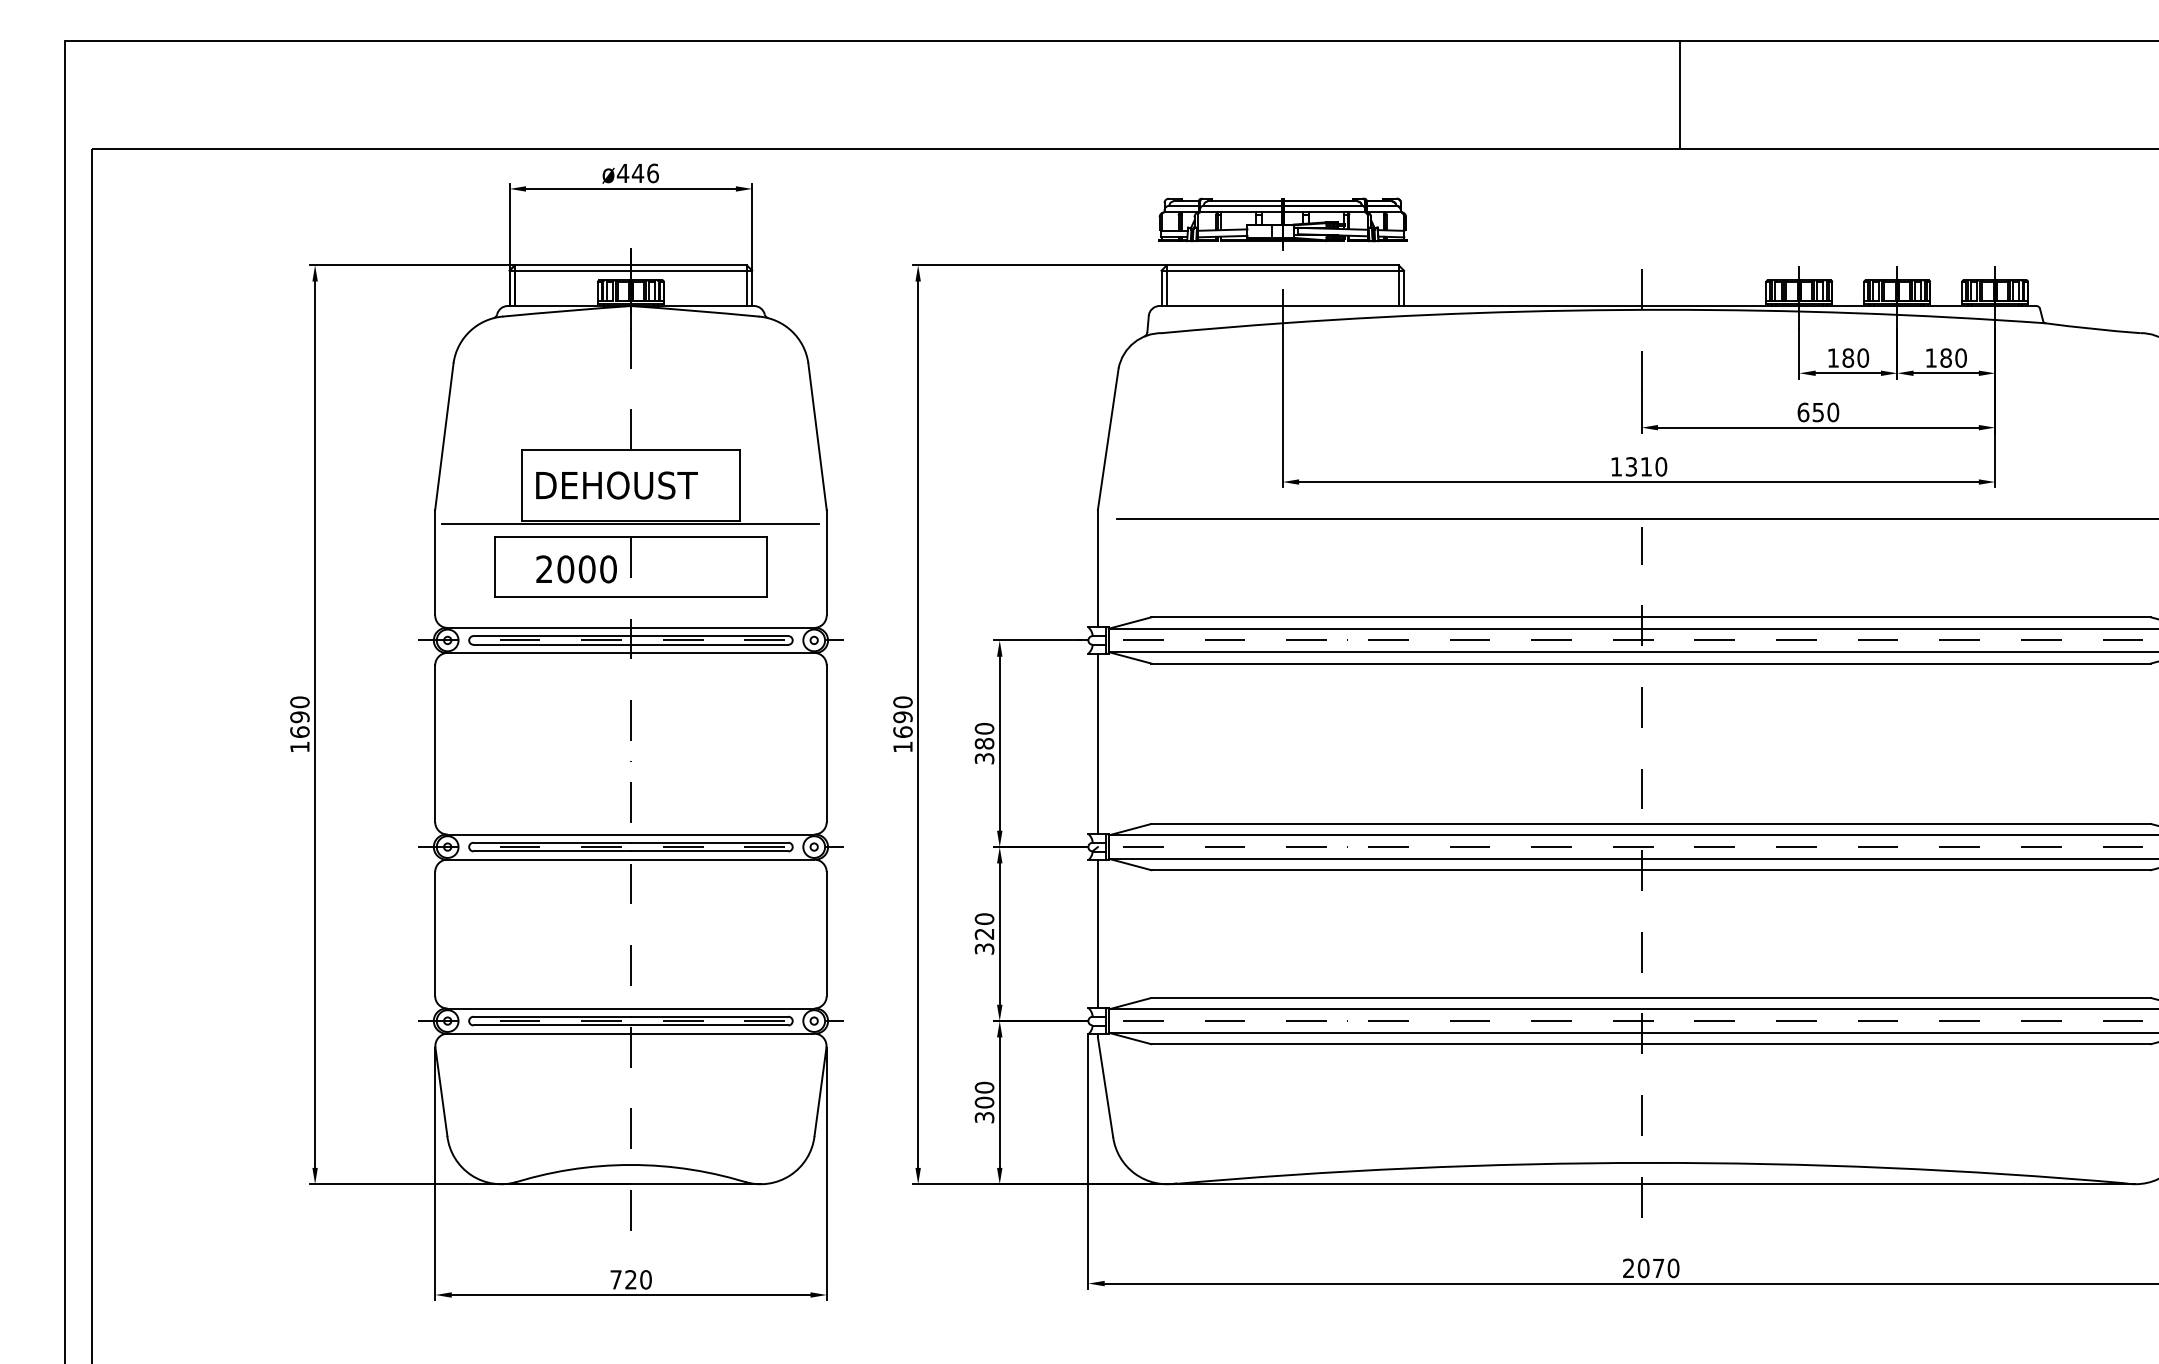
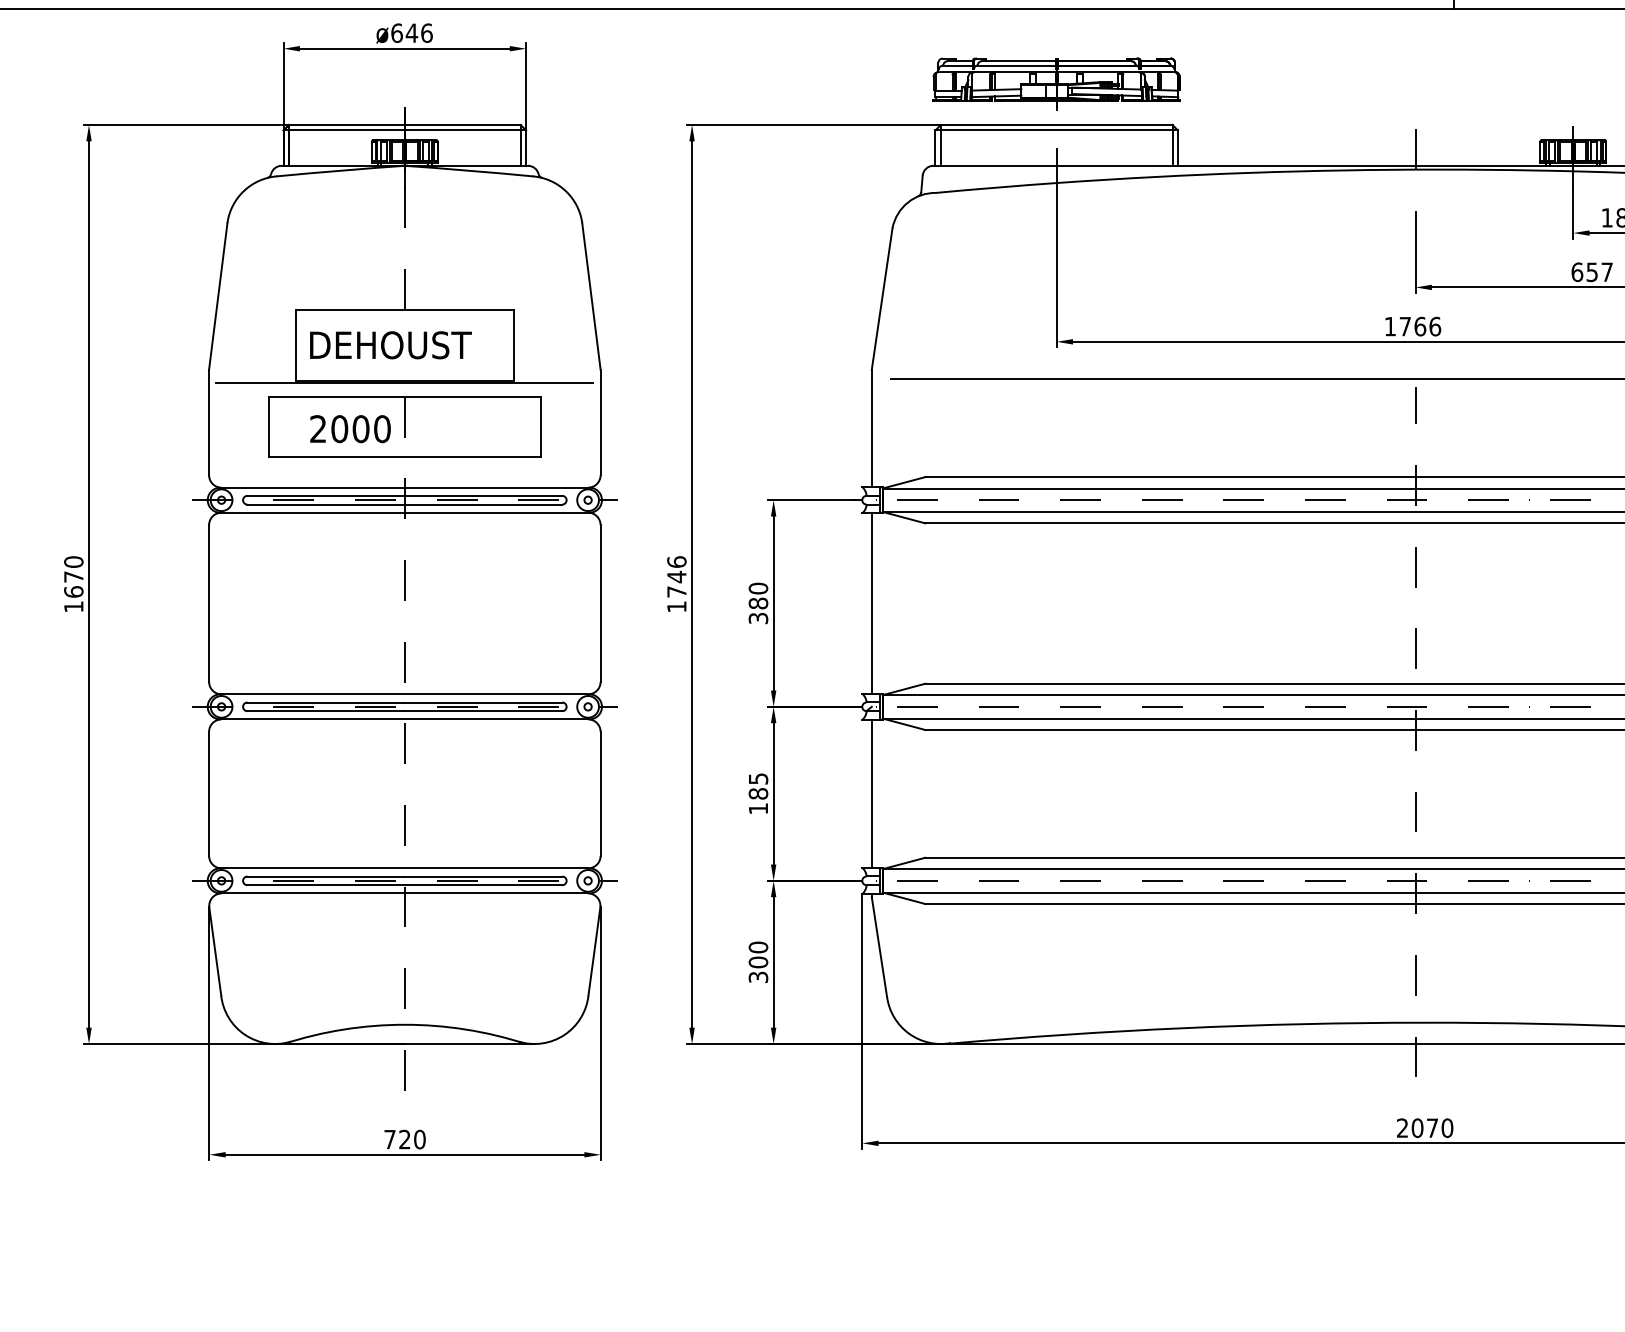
text: (622, 173) -> (396, 33), ø446 -> ø646
text: (1833, 412) -> (1607, 272), 650 -> 657
text: (1646, 466) -> (1420, 326), 1310 -> 1766
text: (902, 716) -> (676, 576), 1690 -> 1746
text: (299, 717) -> (73, 577), 1690 -> 1670
text: (984, 933) -> (758, 793), 320 -> 185

